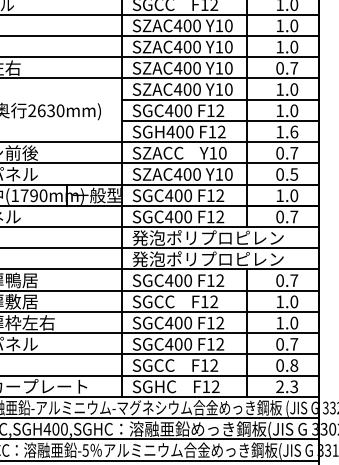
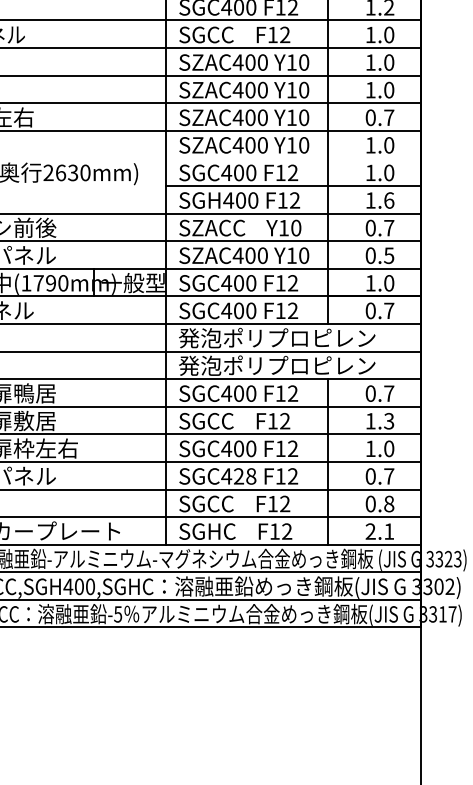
line: (220, 99) -> (293, 158), removed
text: (294, 302) -> (389, 421), 1.0 -> 1.3
text: (183, 344) -> (245, 476), SGC400 -> SGC428
text: (294, 386) -> (389, 531), 2.3 -> 2.1

